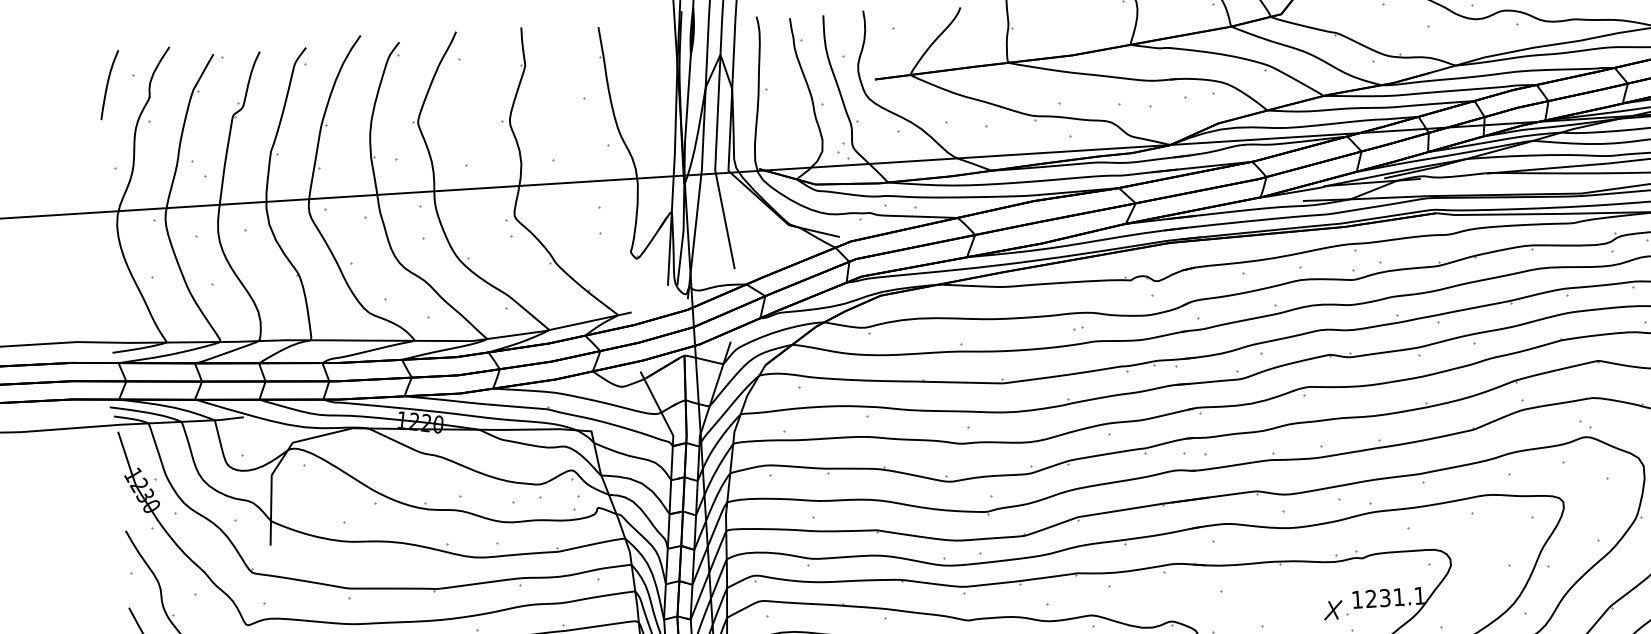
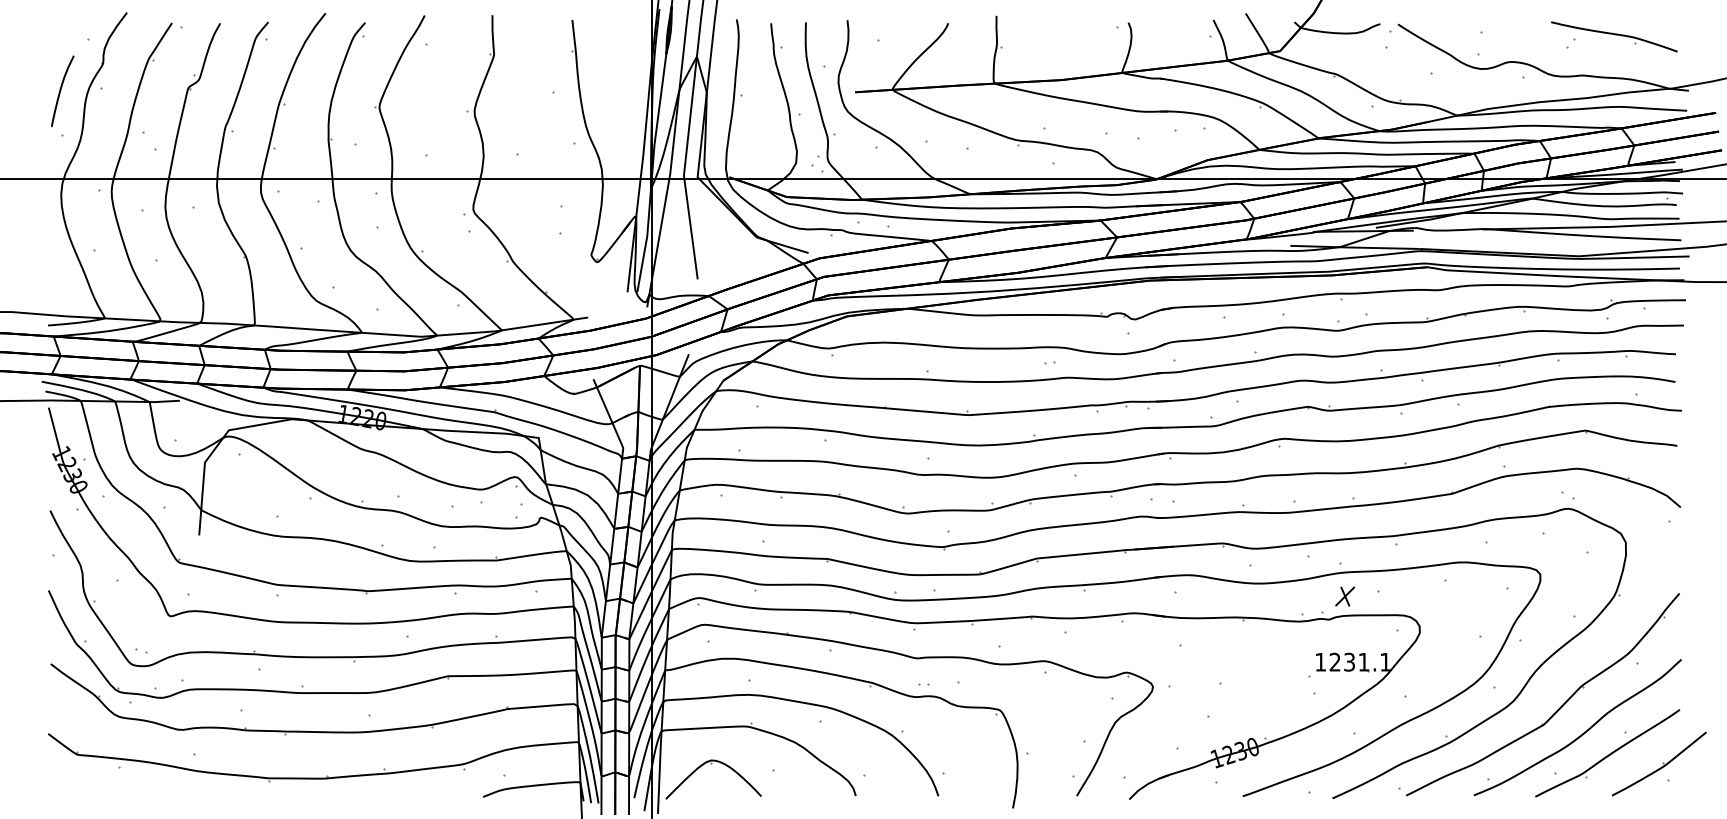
curve: (108, 84) -> (61, 90), moved
part: (1333, 610) -> (1345, 596), moved

